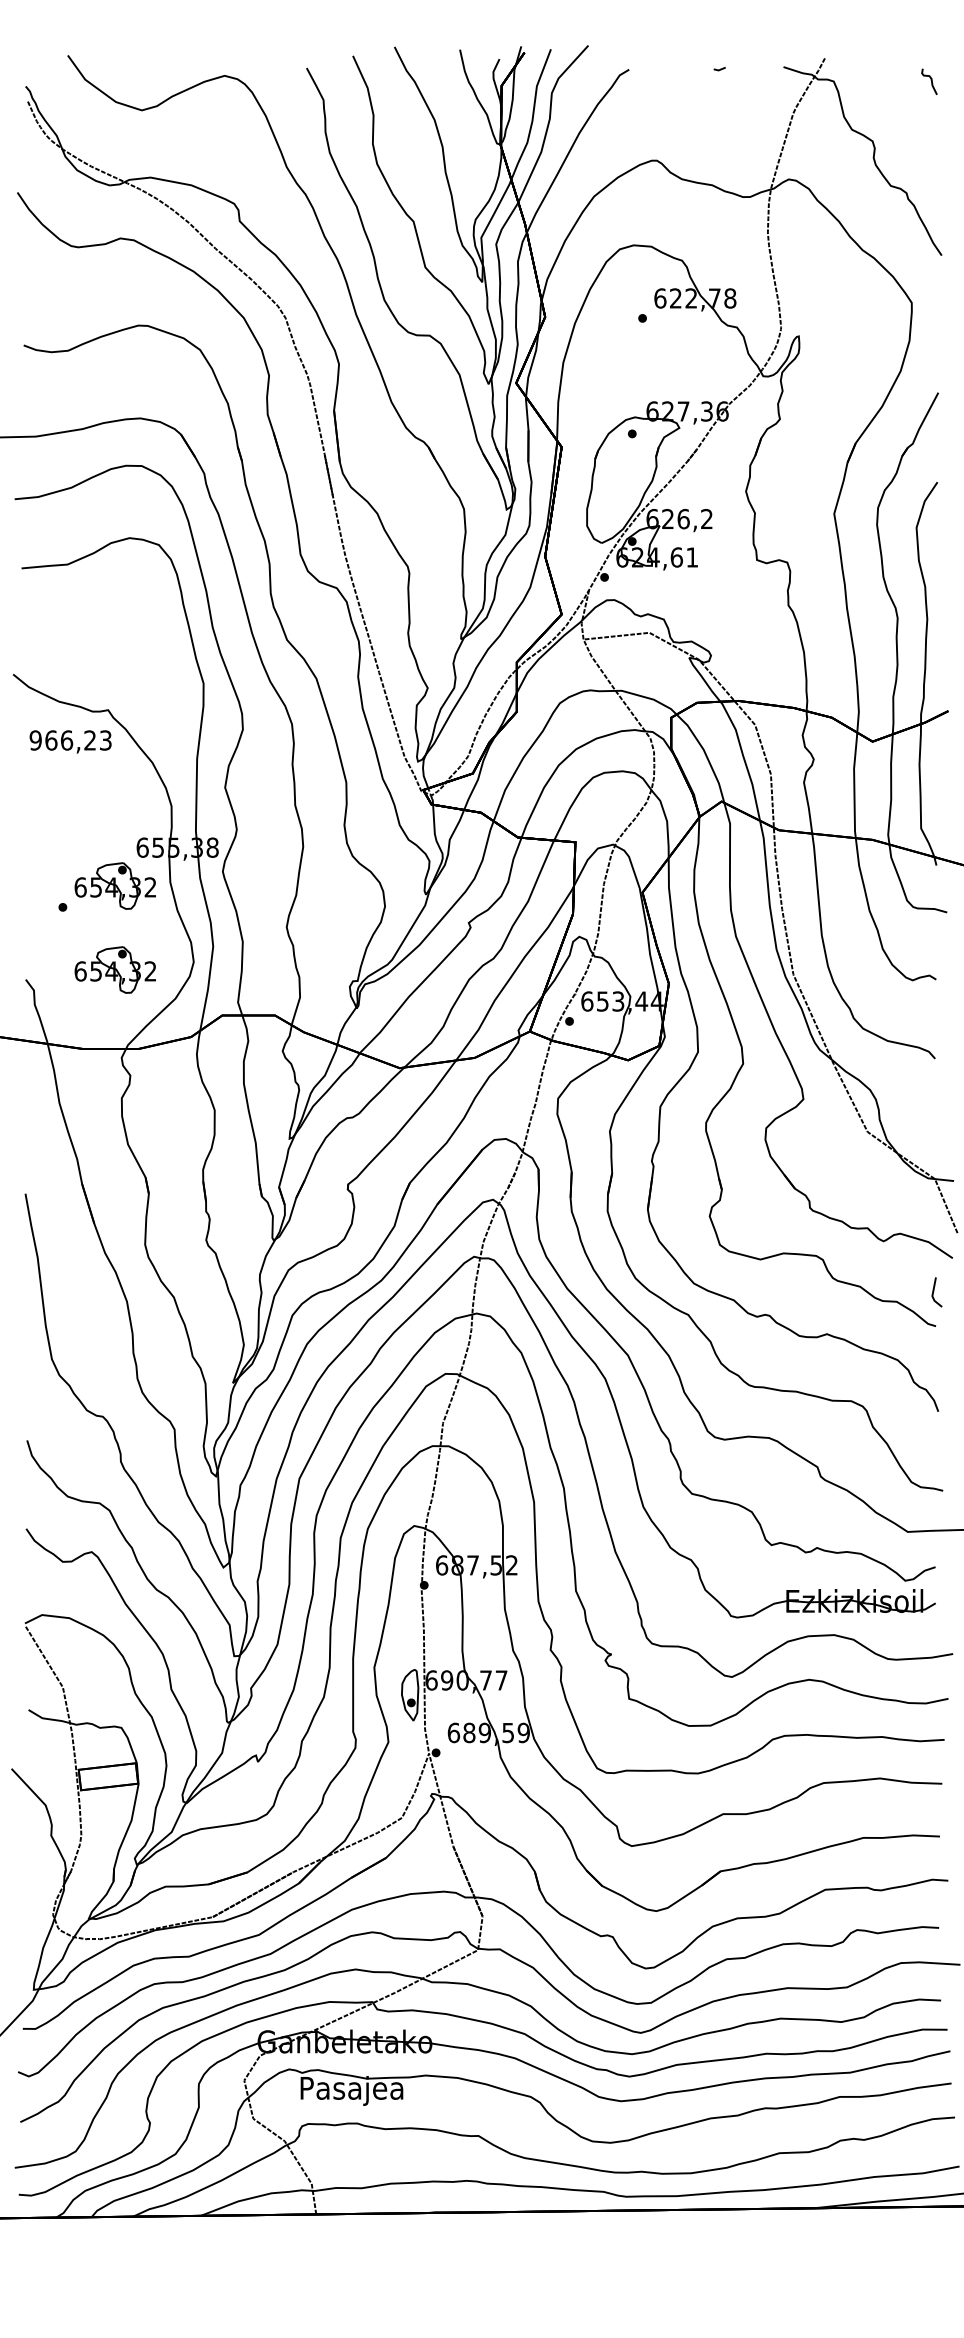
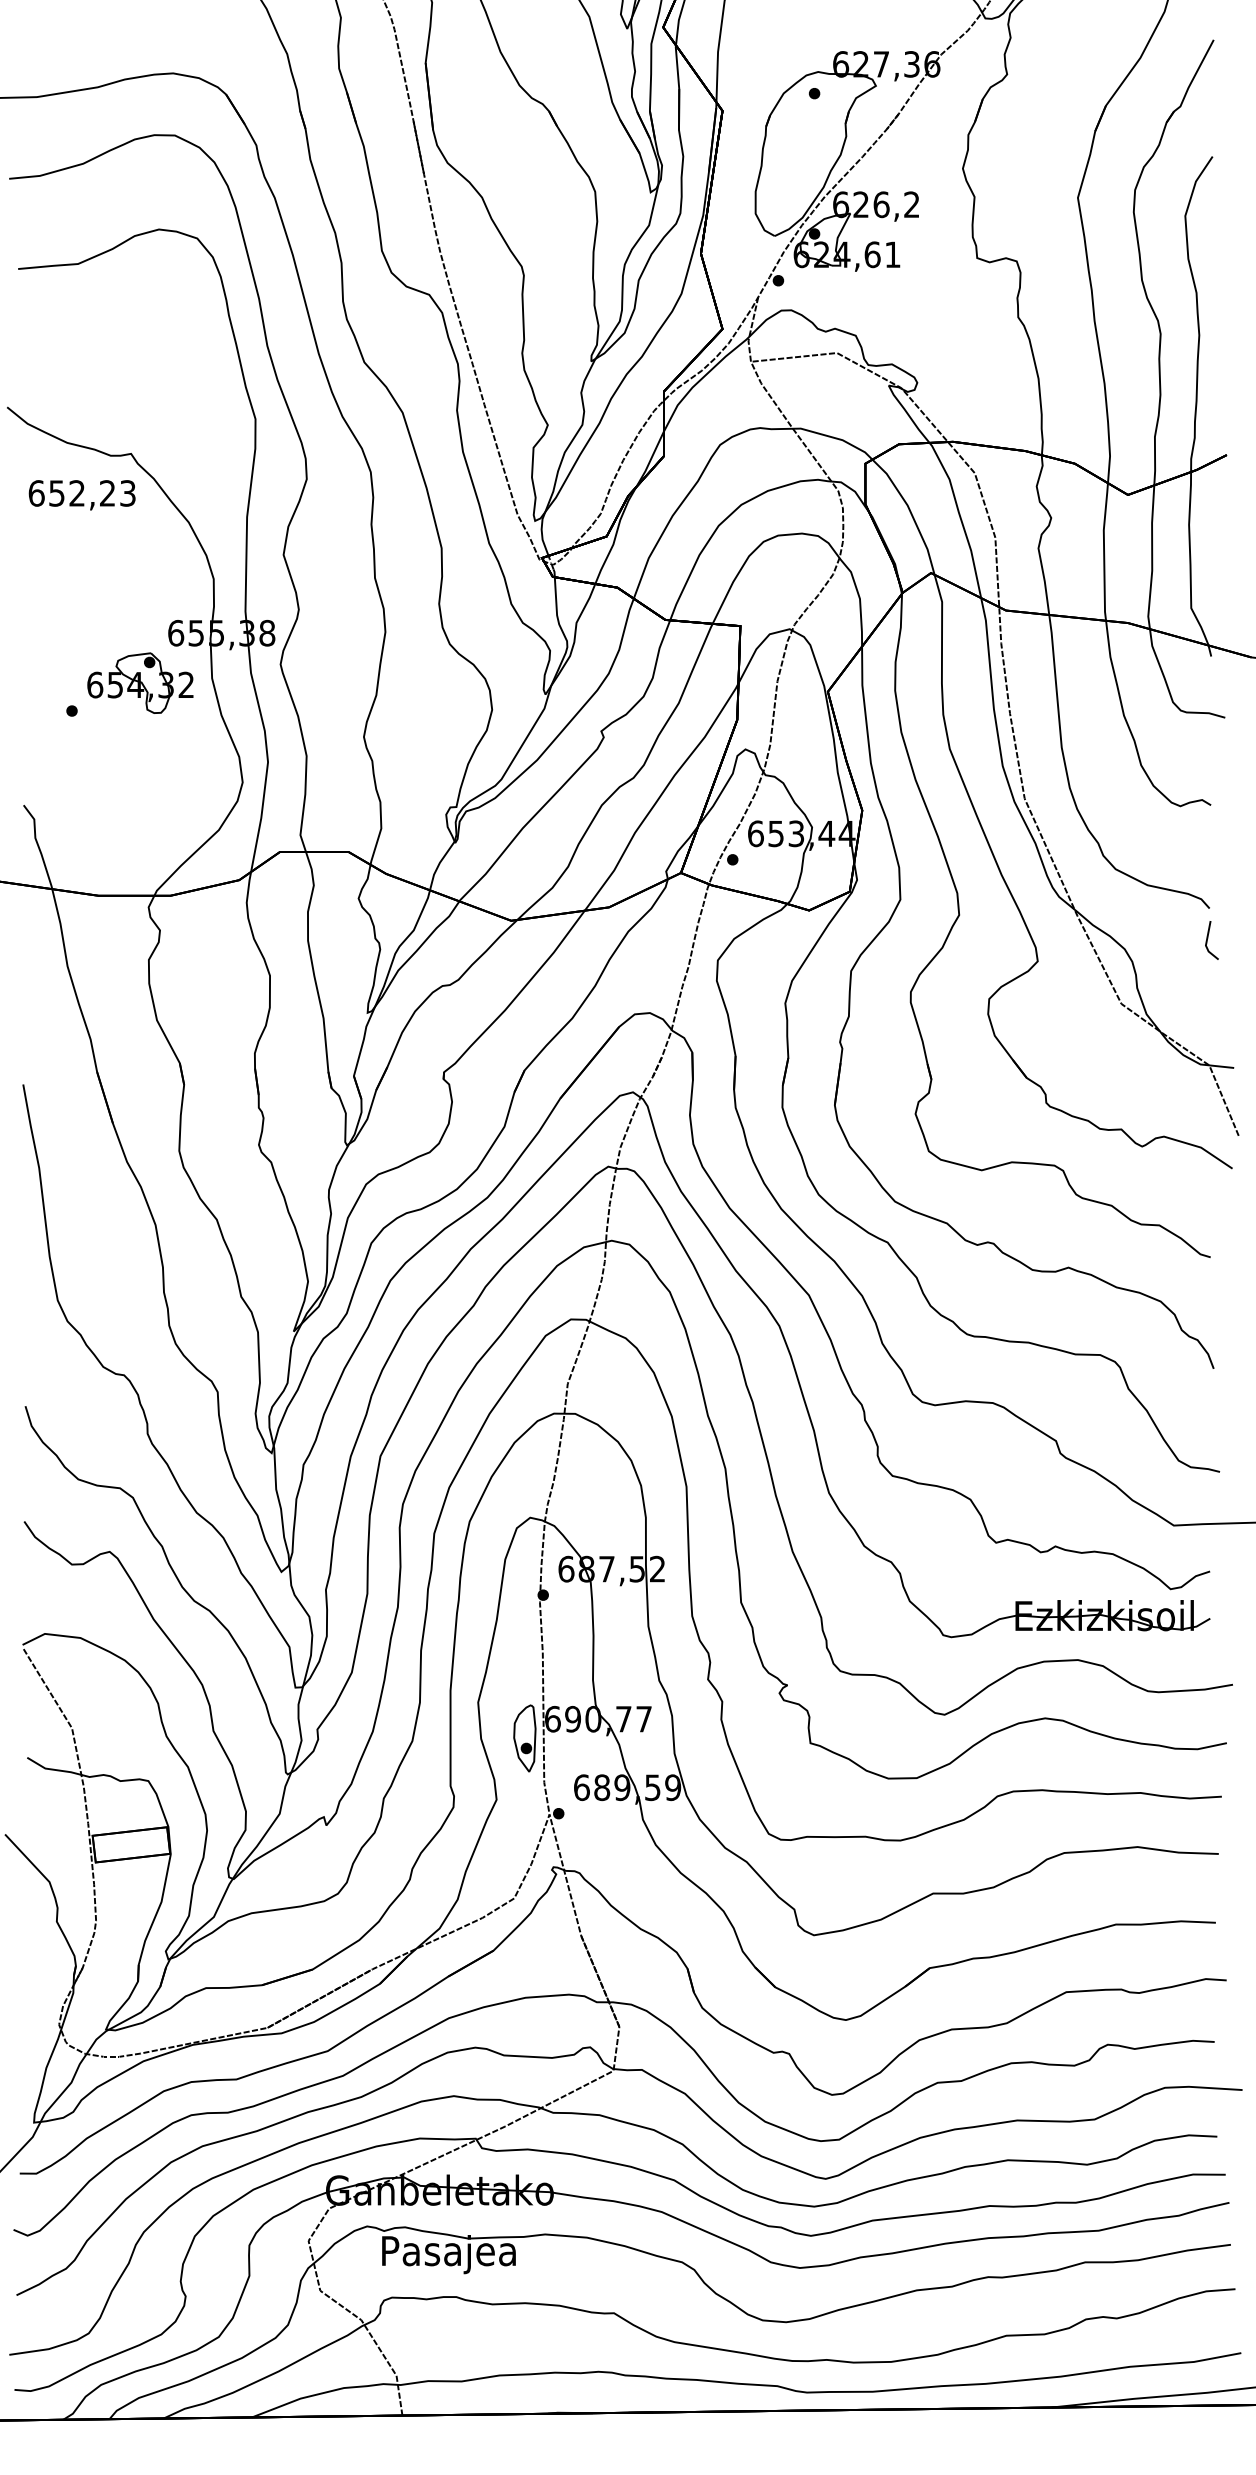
text: (51, 740) -> (57, 493), 966,23 -> 652,23
part: (114, 969) -> (139, 792), removed
line: (934, 1291) -> (1208, 939), moved

